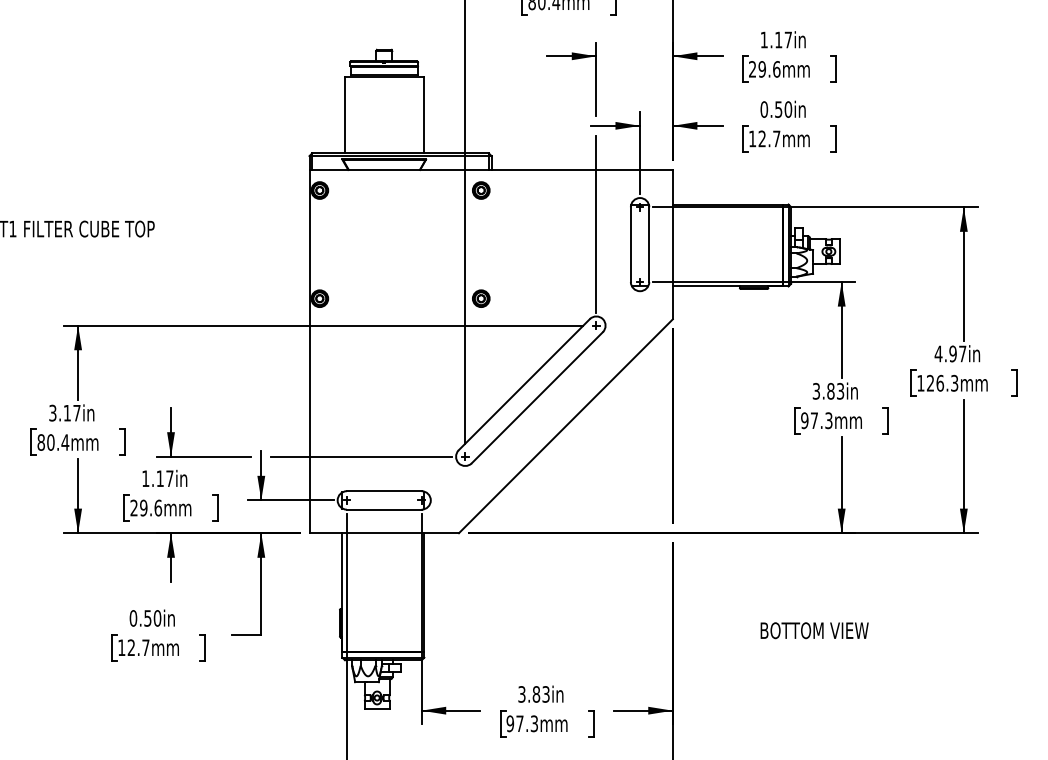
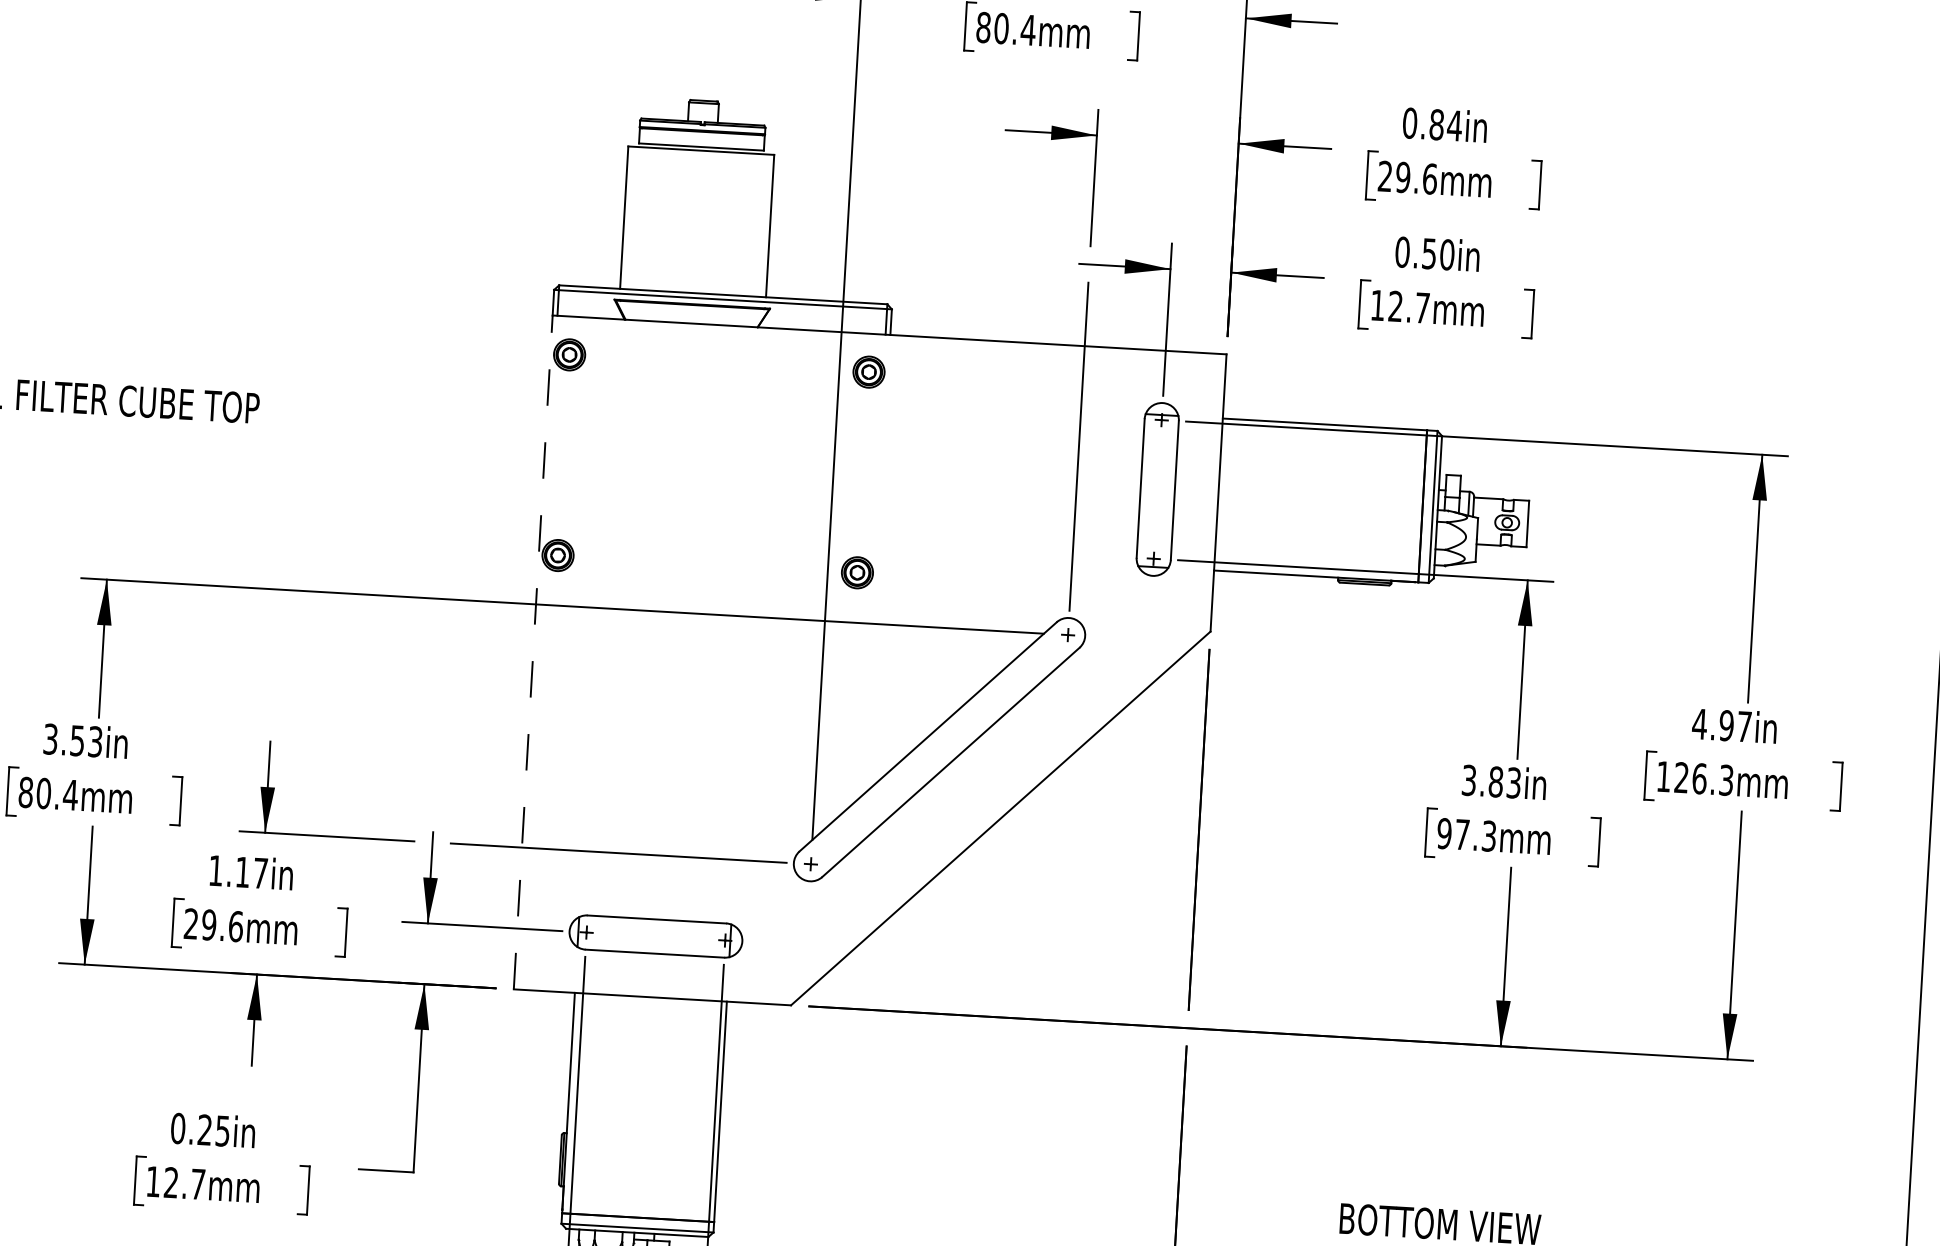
text: (776, 39) -> (1432, 123), 1.17in -> 0.84in
line: (309, 351) -> (533, 652), solid -> dashed
text: (71, 412) -> (85, 740), 3.17in -> 3.53in
text: (152, 618) -> (213, 1130), 0.50in -> 0.25in

